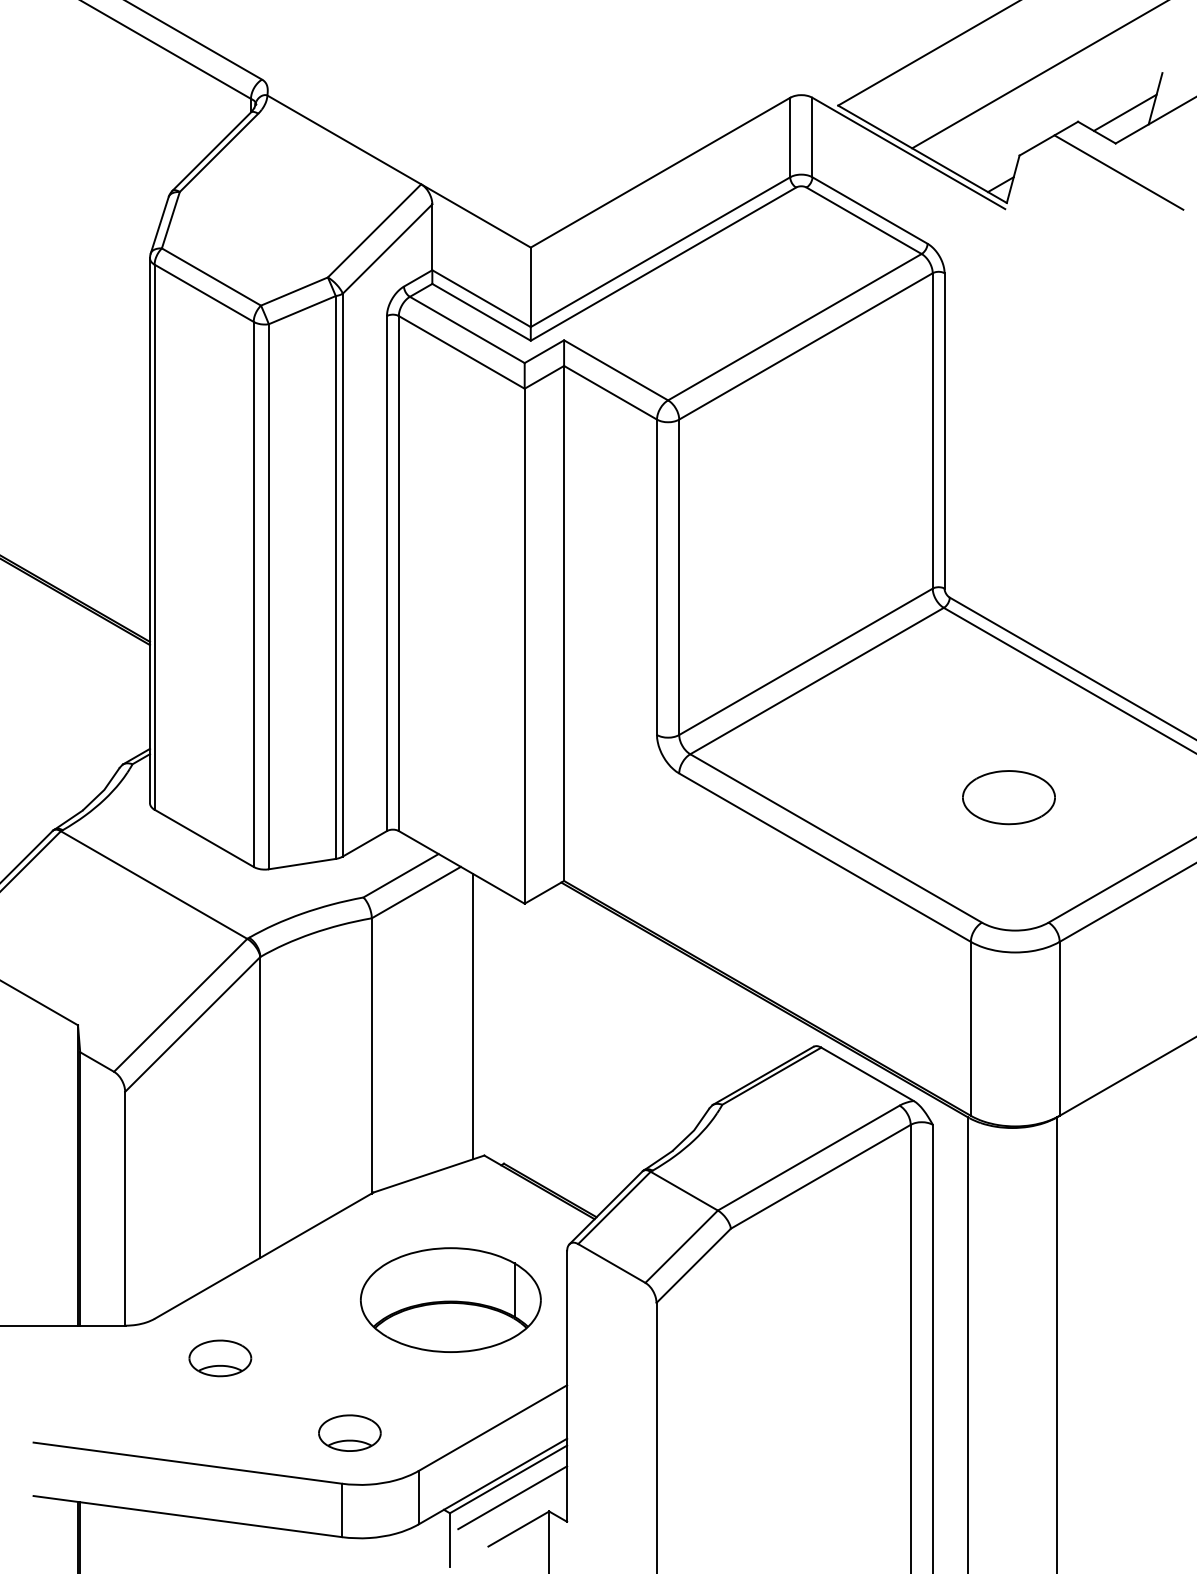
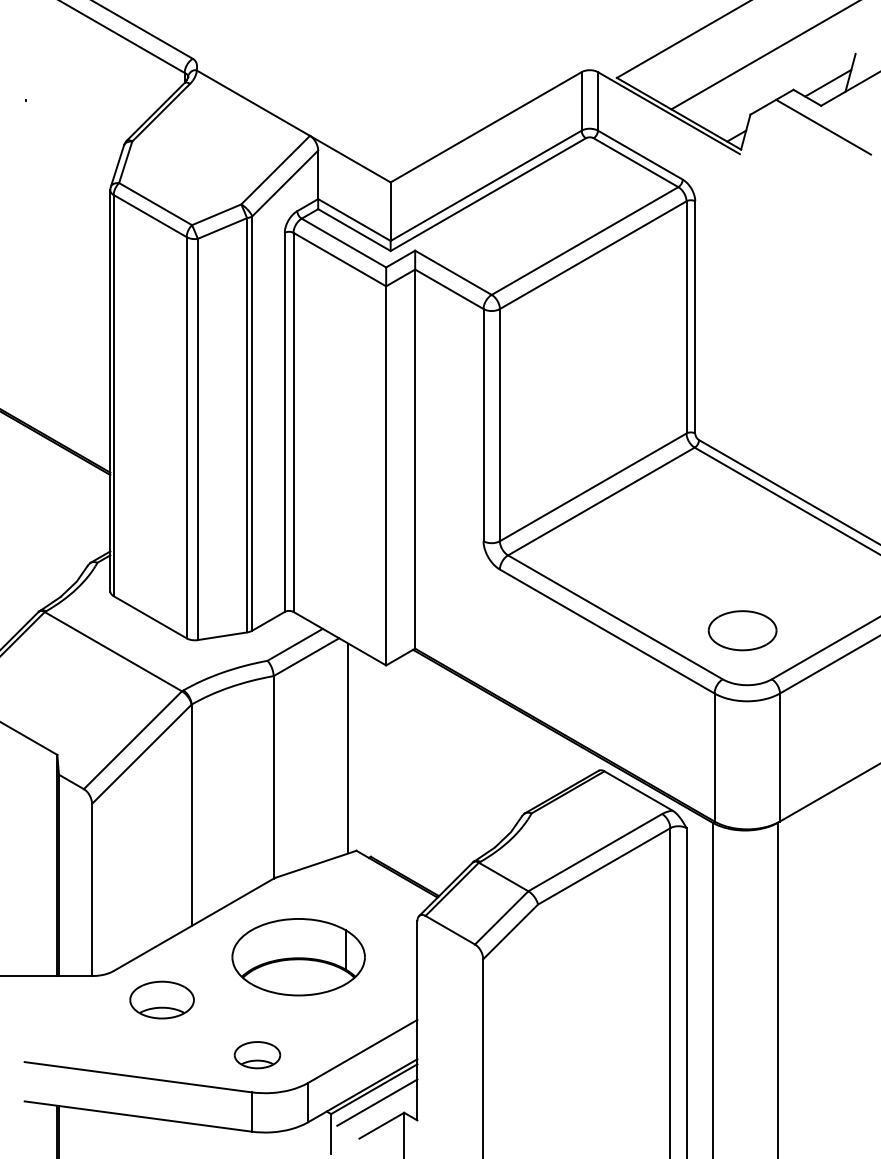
part: (1008, 797) -> (742, 630), moved
part: (450, 1299) -> (298, 956), moved
part: (220, 1358) -> (162, 1000), size x1.4

